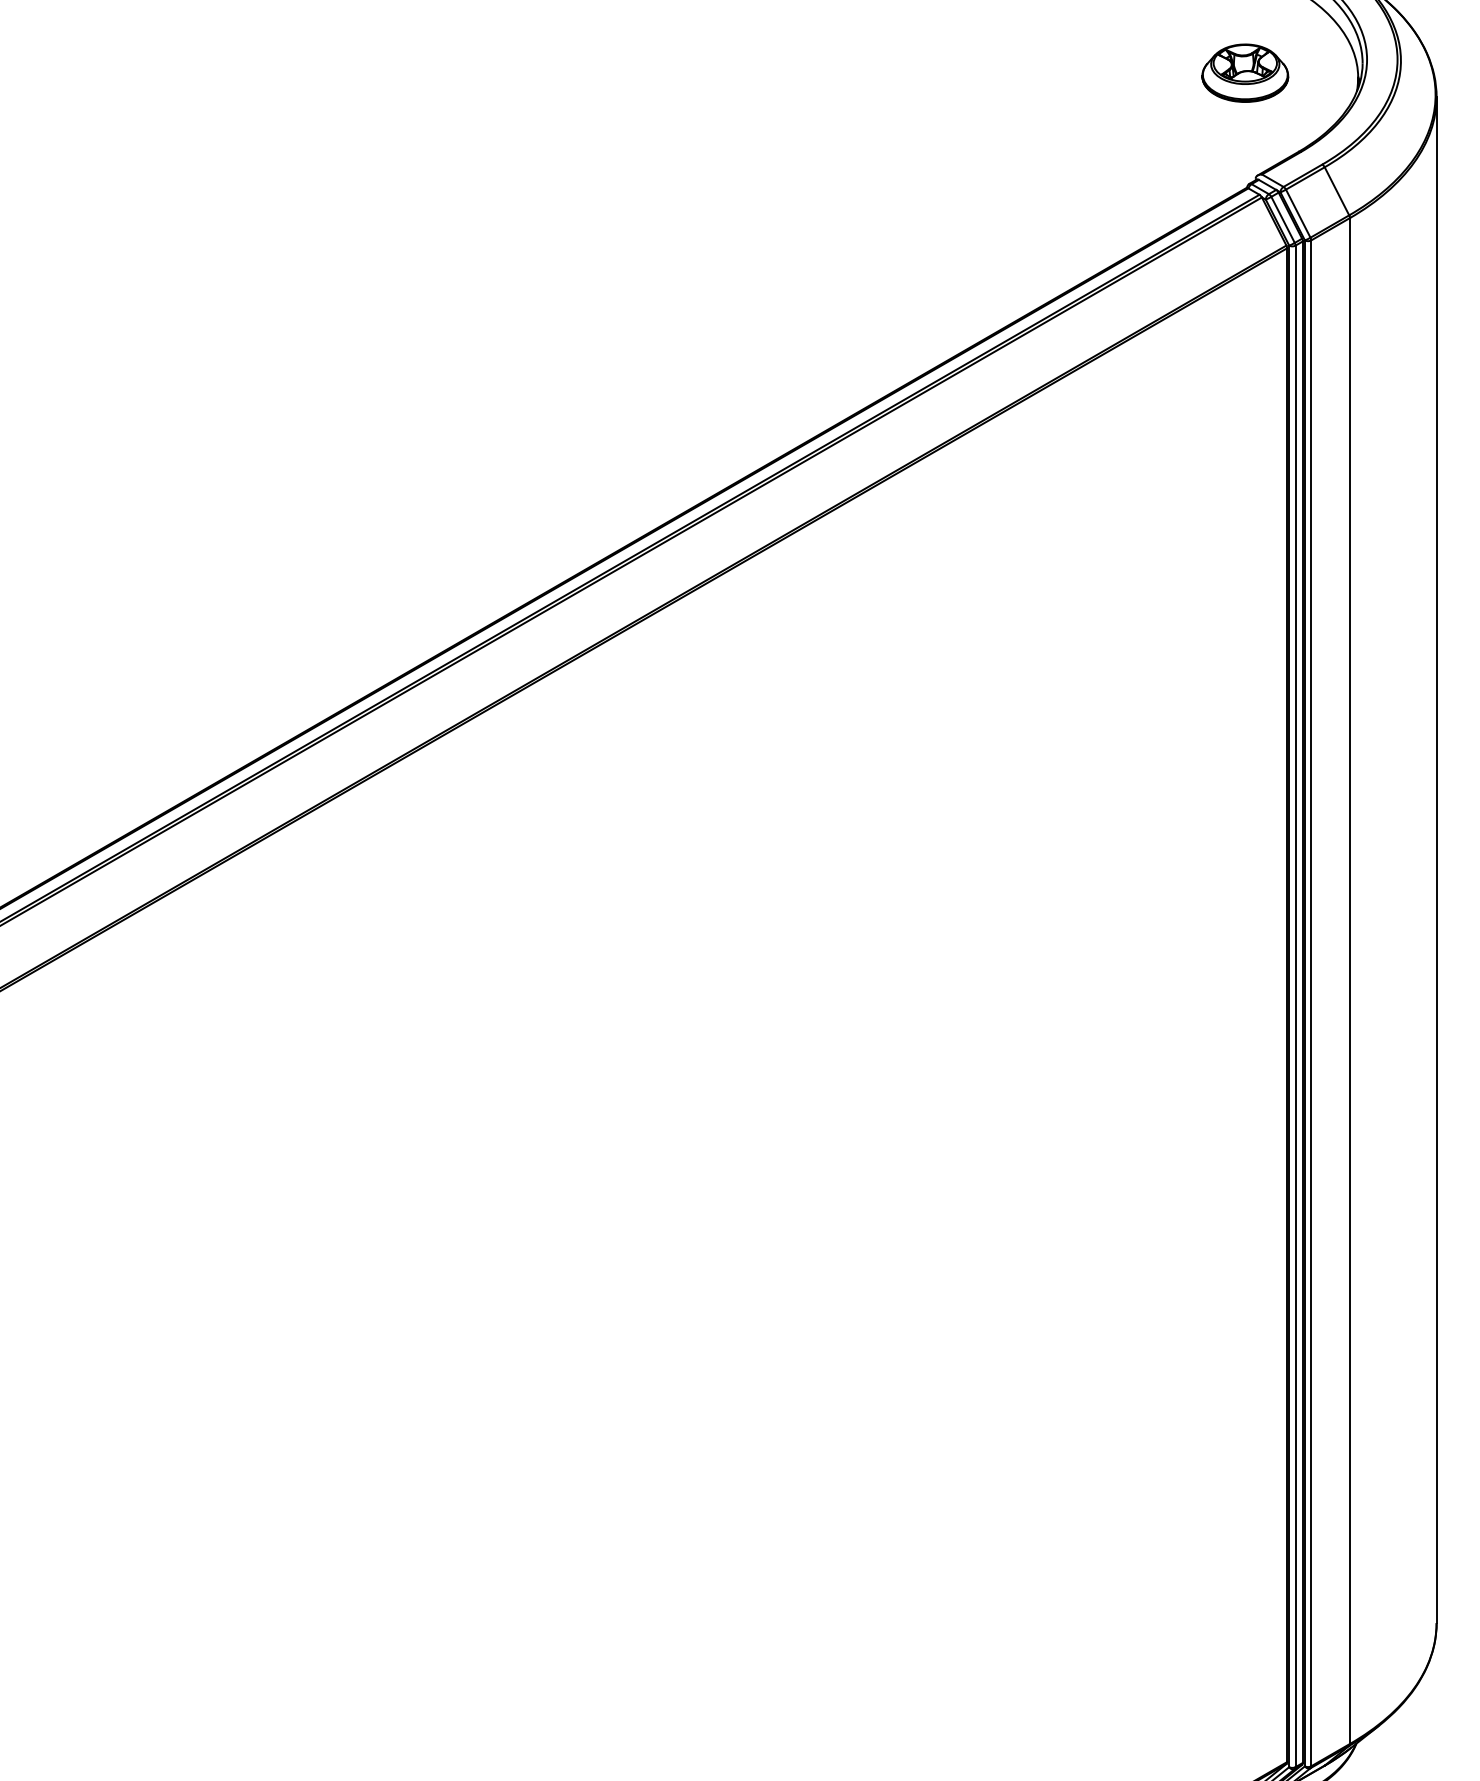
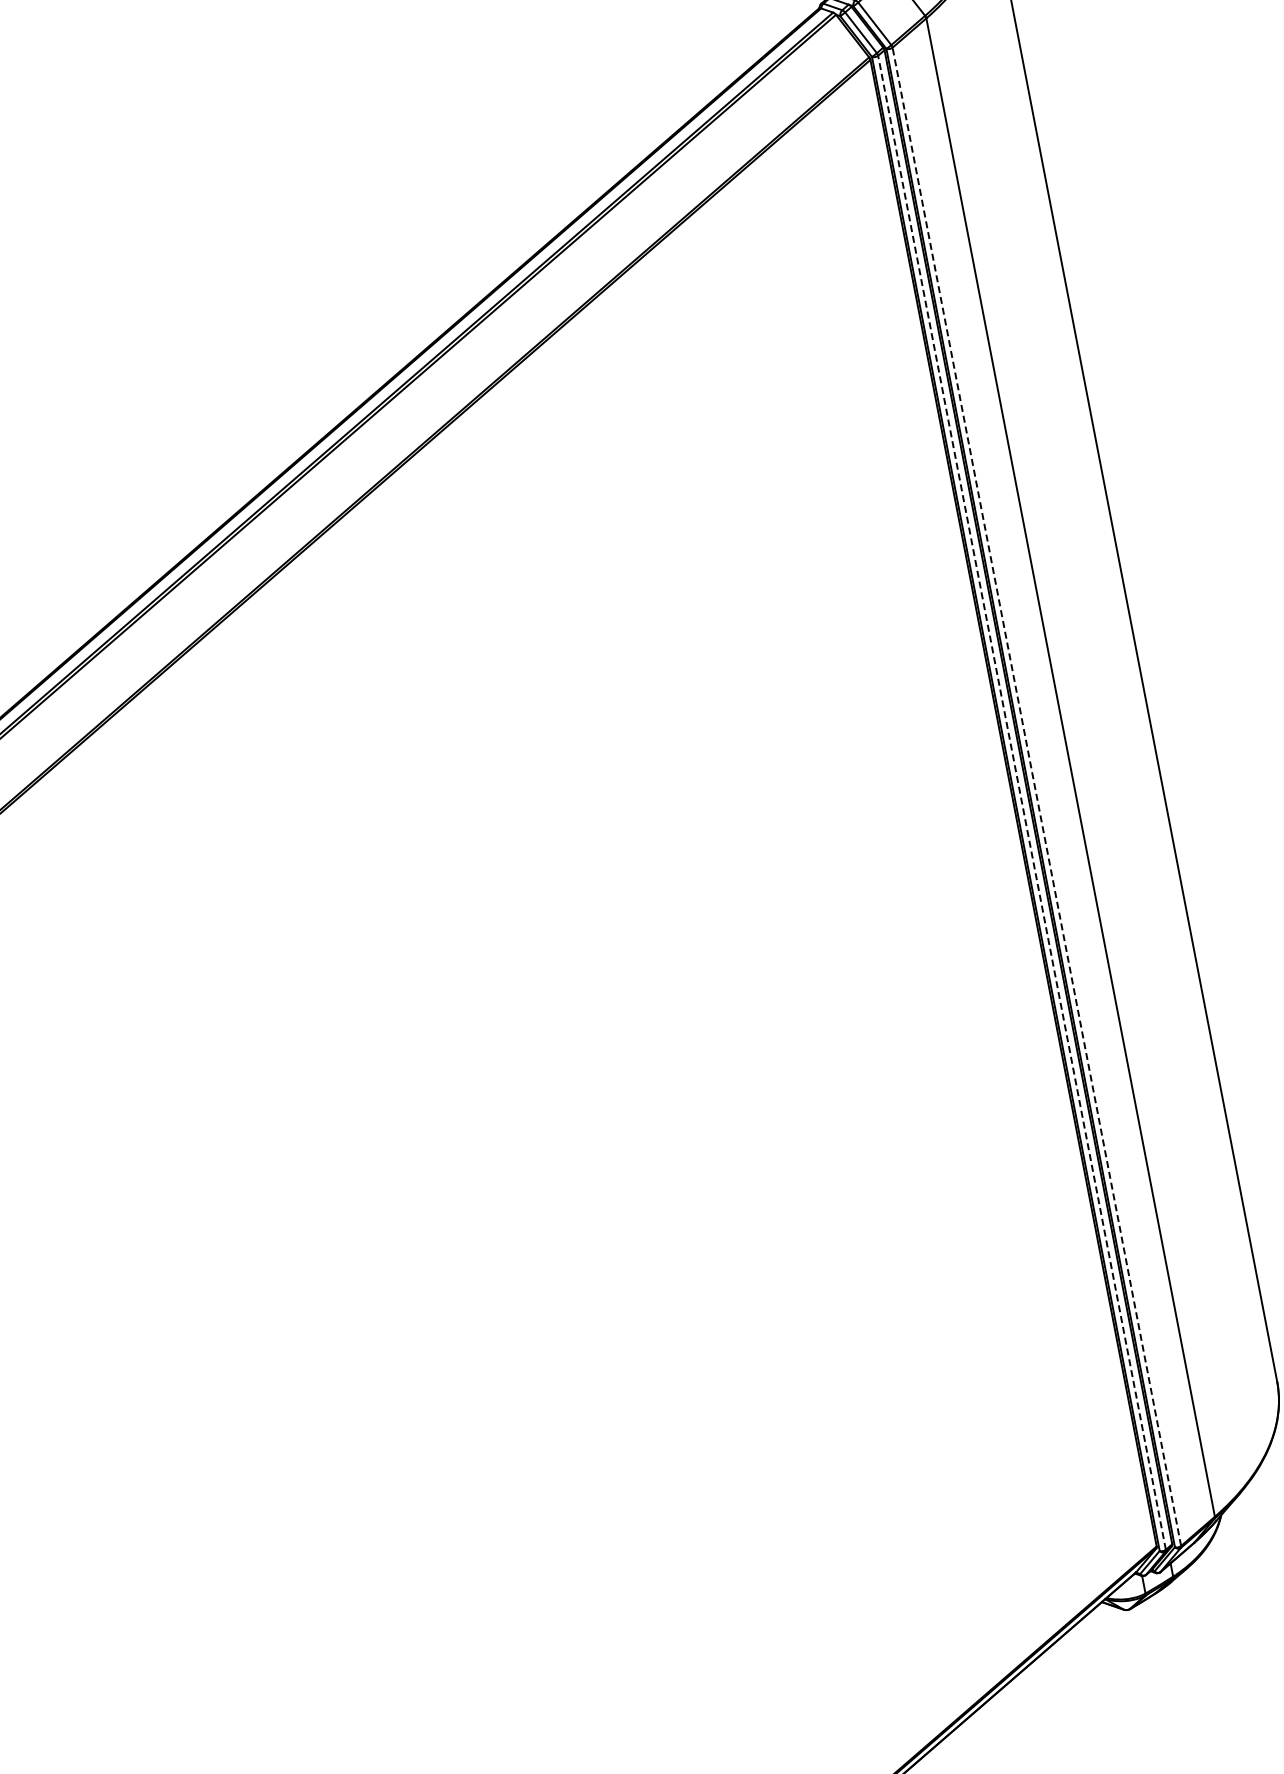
line: (1311, 1003) -> (1037, 796), solid -> dashed
line: (1295, 1006) -> (1022, 802), solid -> dashed

